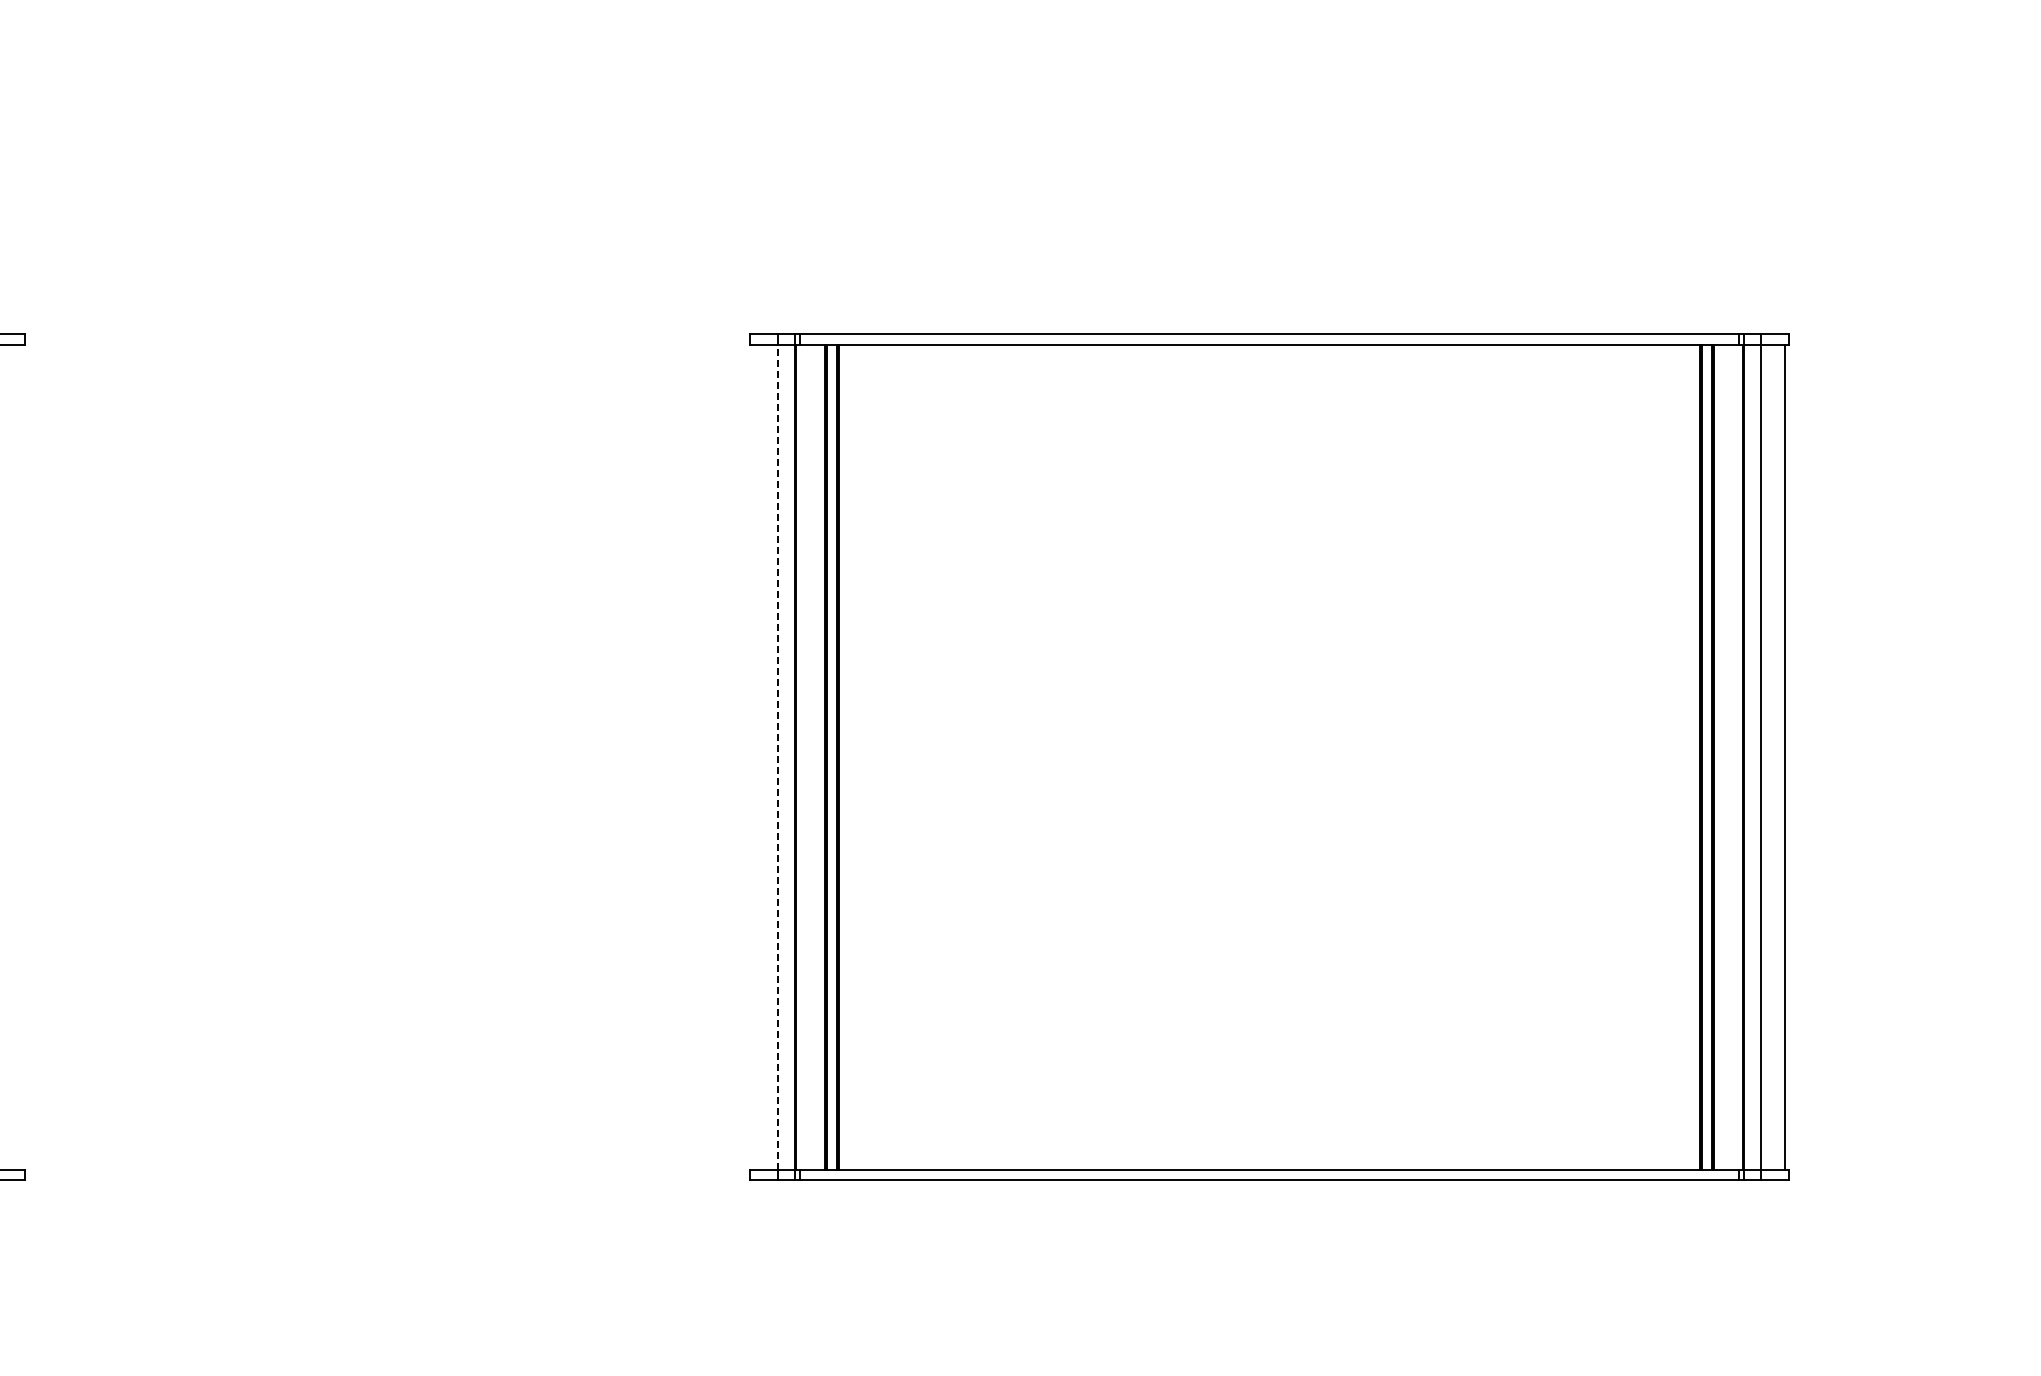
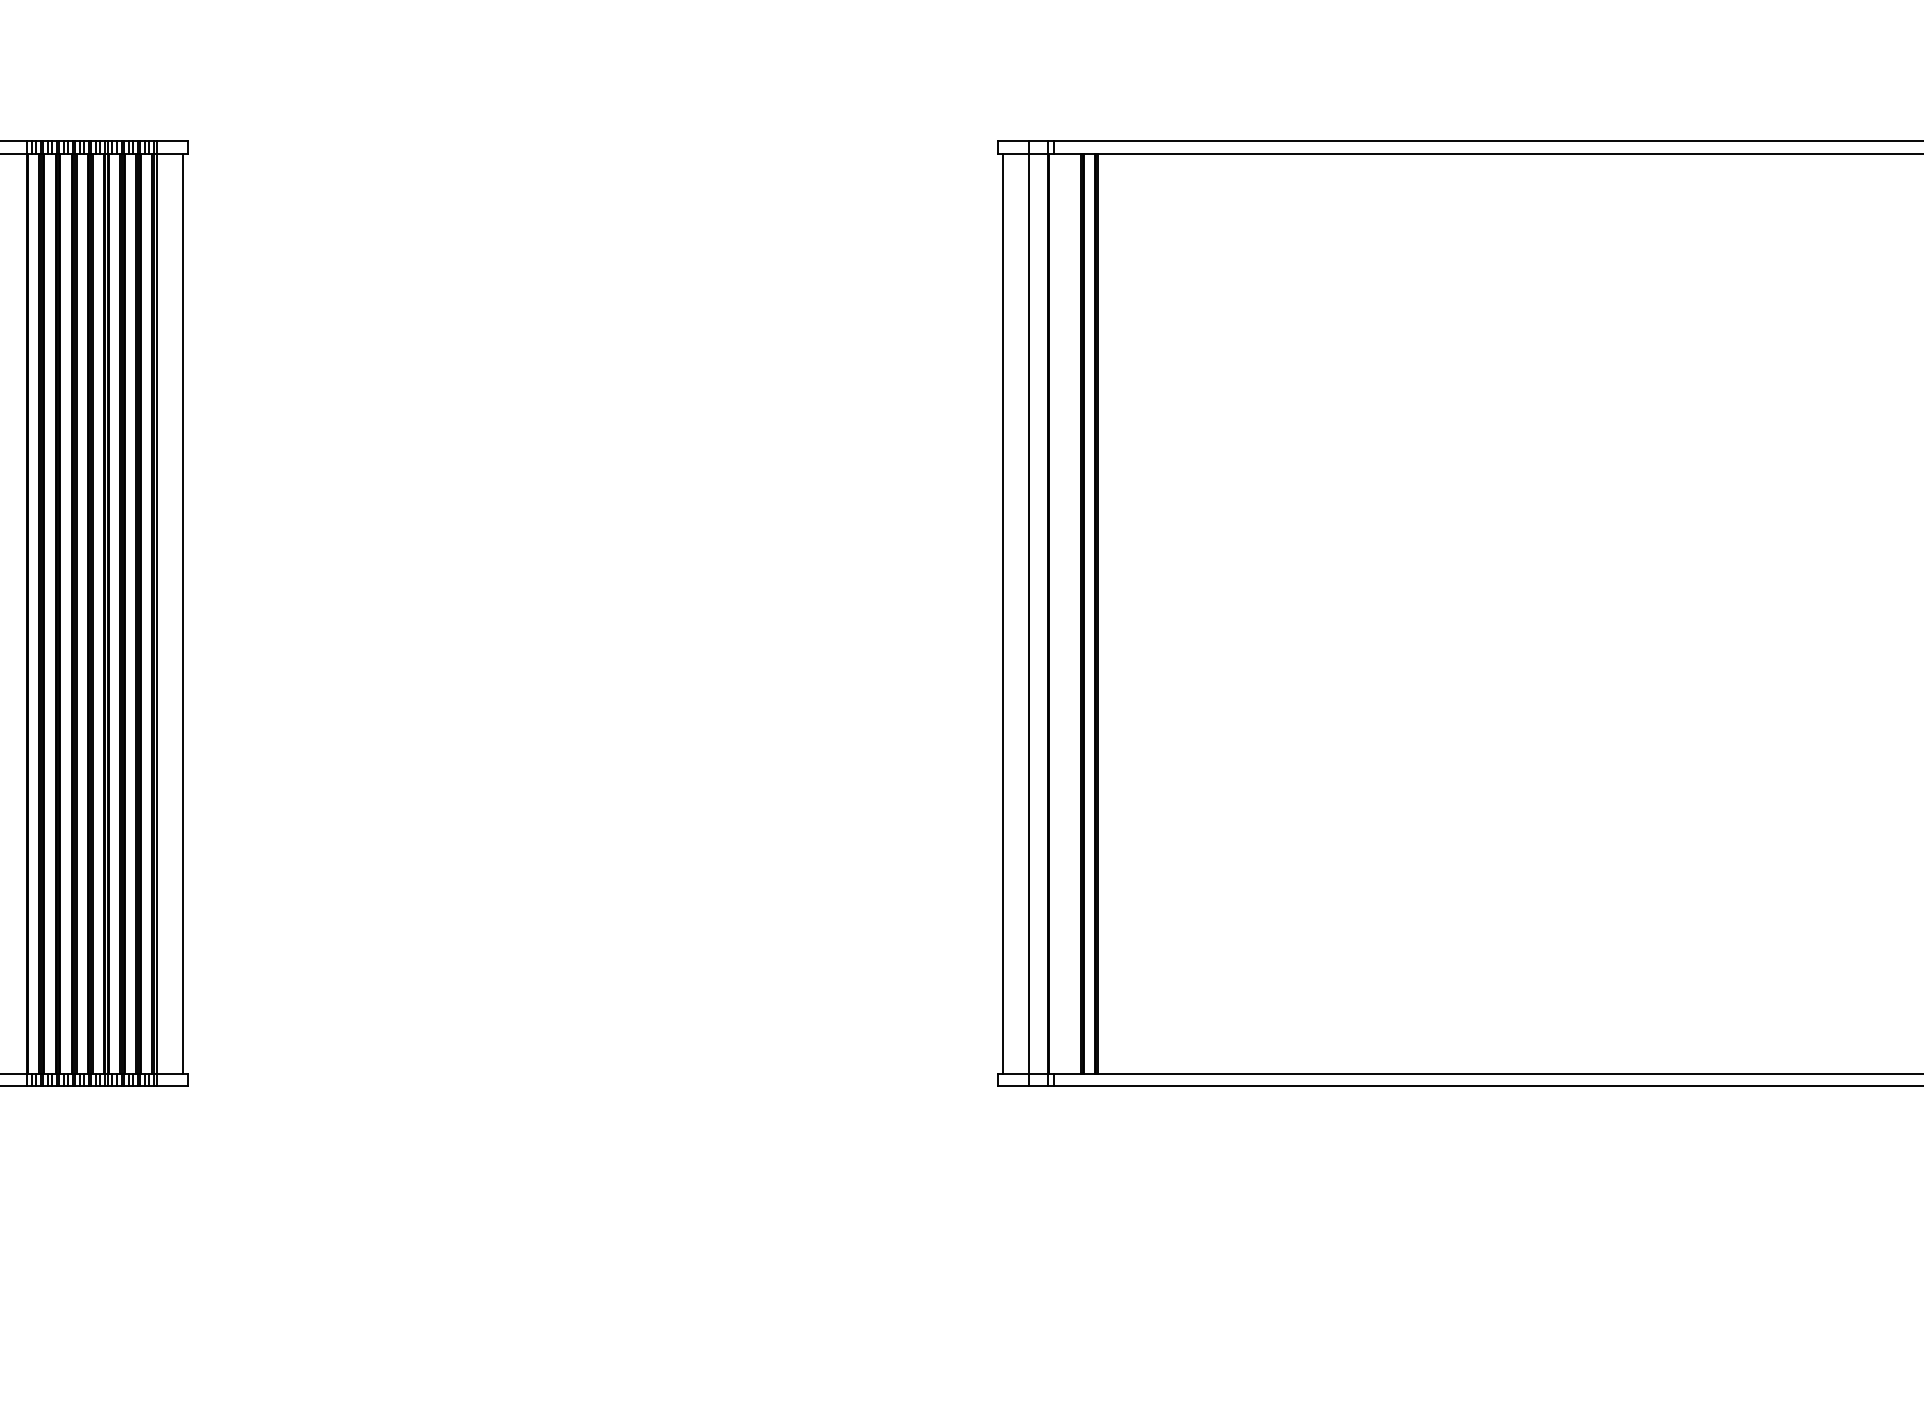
line: (777, 756) -> (1028, 612), dashed -> solid
line: (20, 757) -> (183, 613), added
line: (754, 757) -> (1002, 613), added

